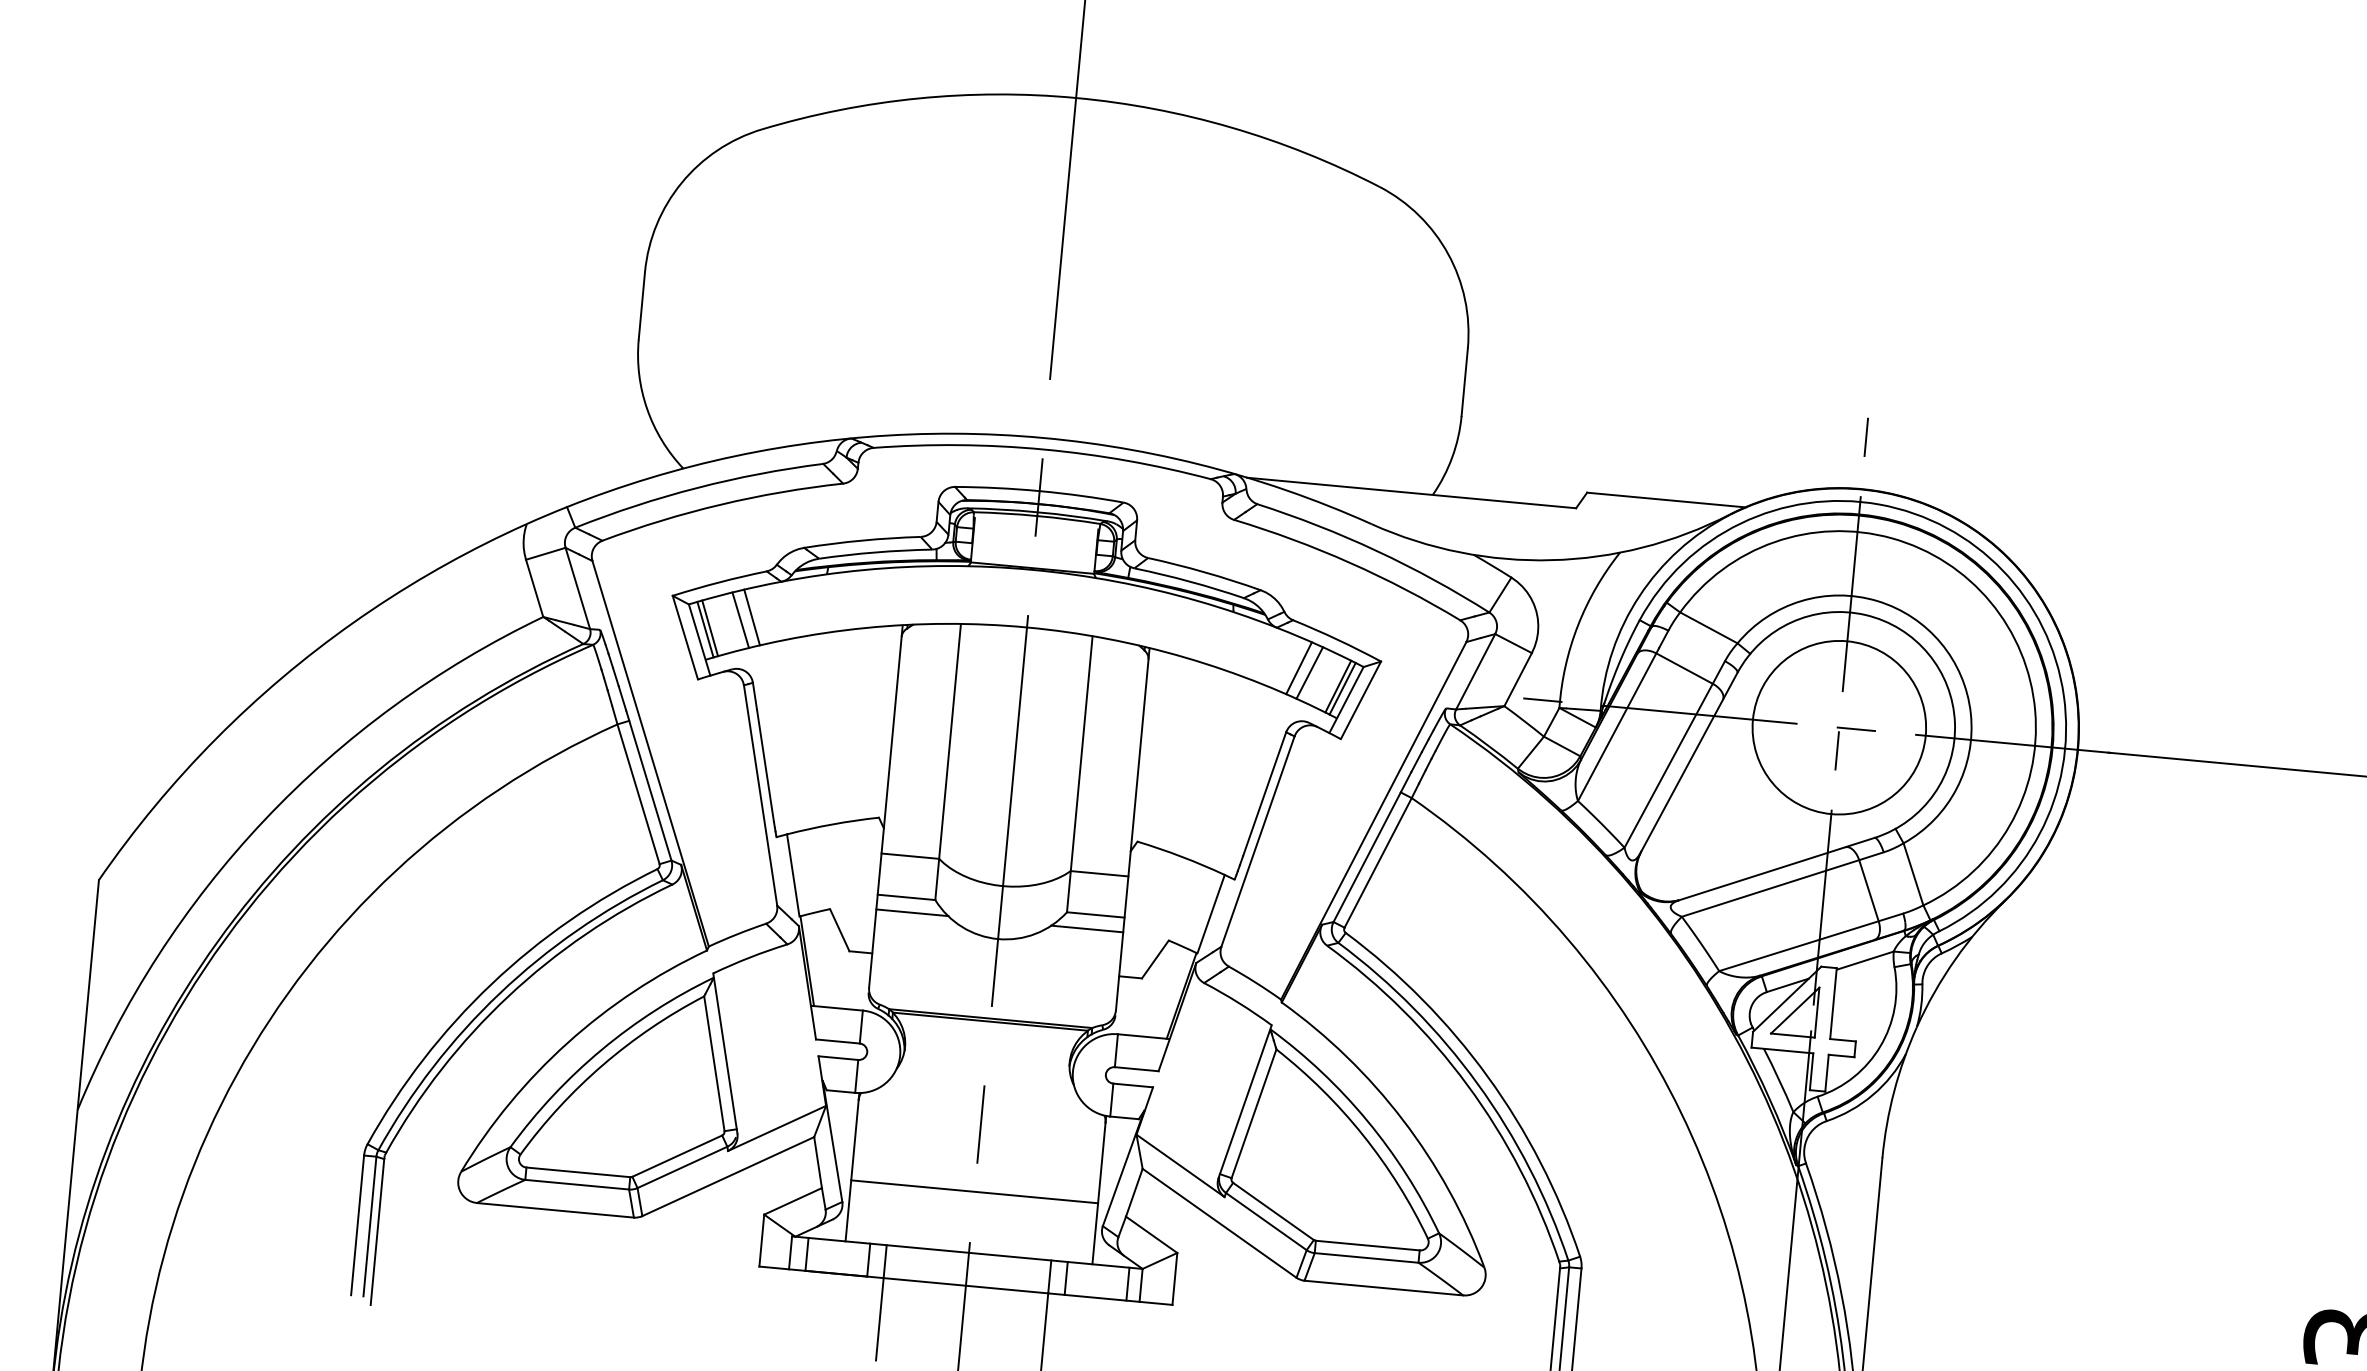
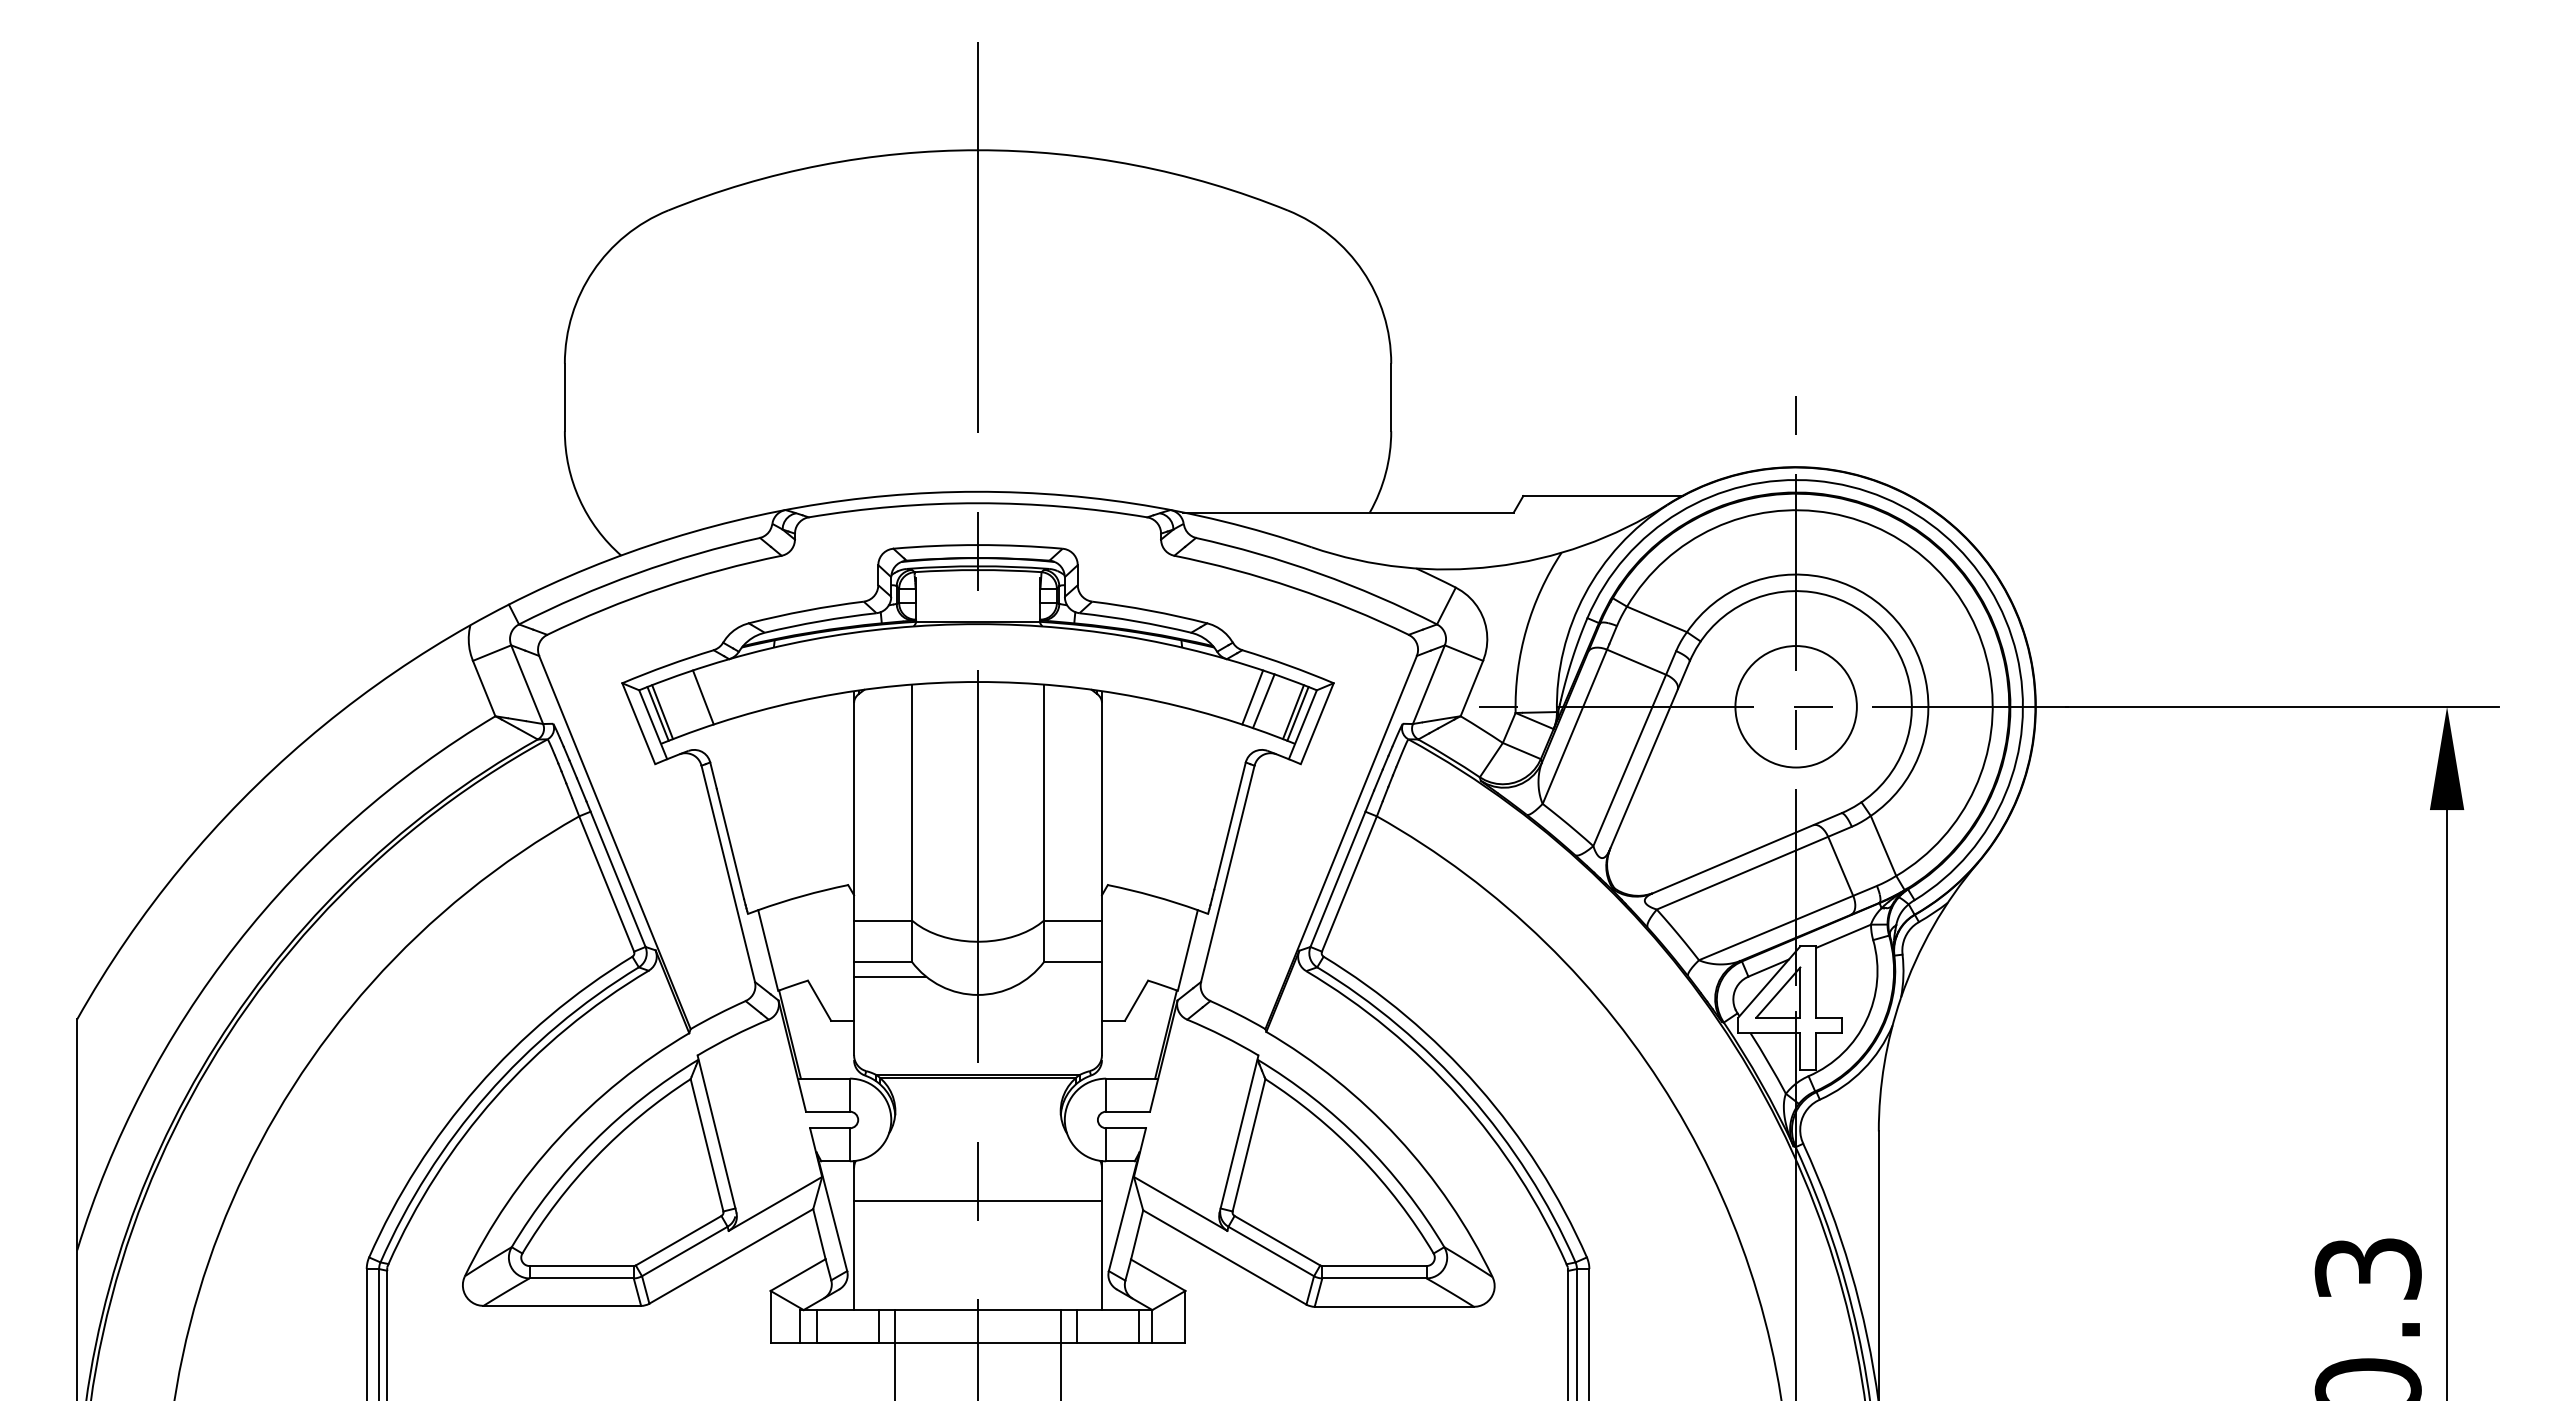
line: (740, 620) -> (692, 701), removed
circle: (1838, 727) -> (1795, 706), size x0.7
line: (1086, 928) -> (1065, 976), removed
line: (975, 1191) -> (978, 1200), moved

